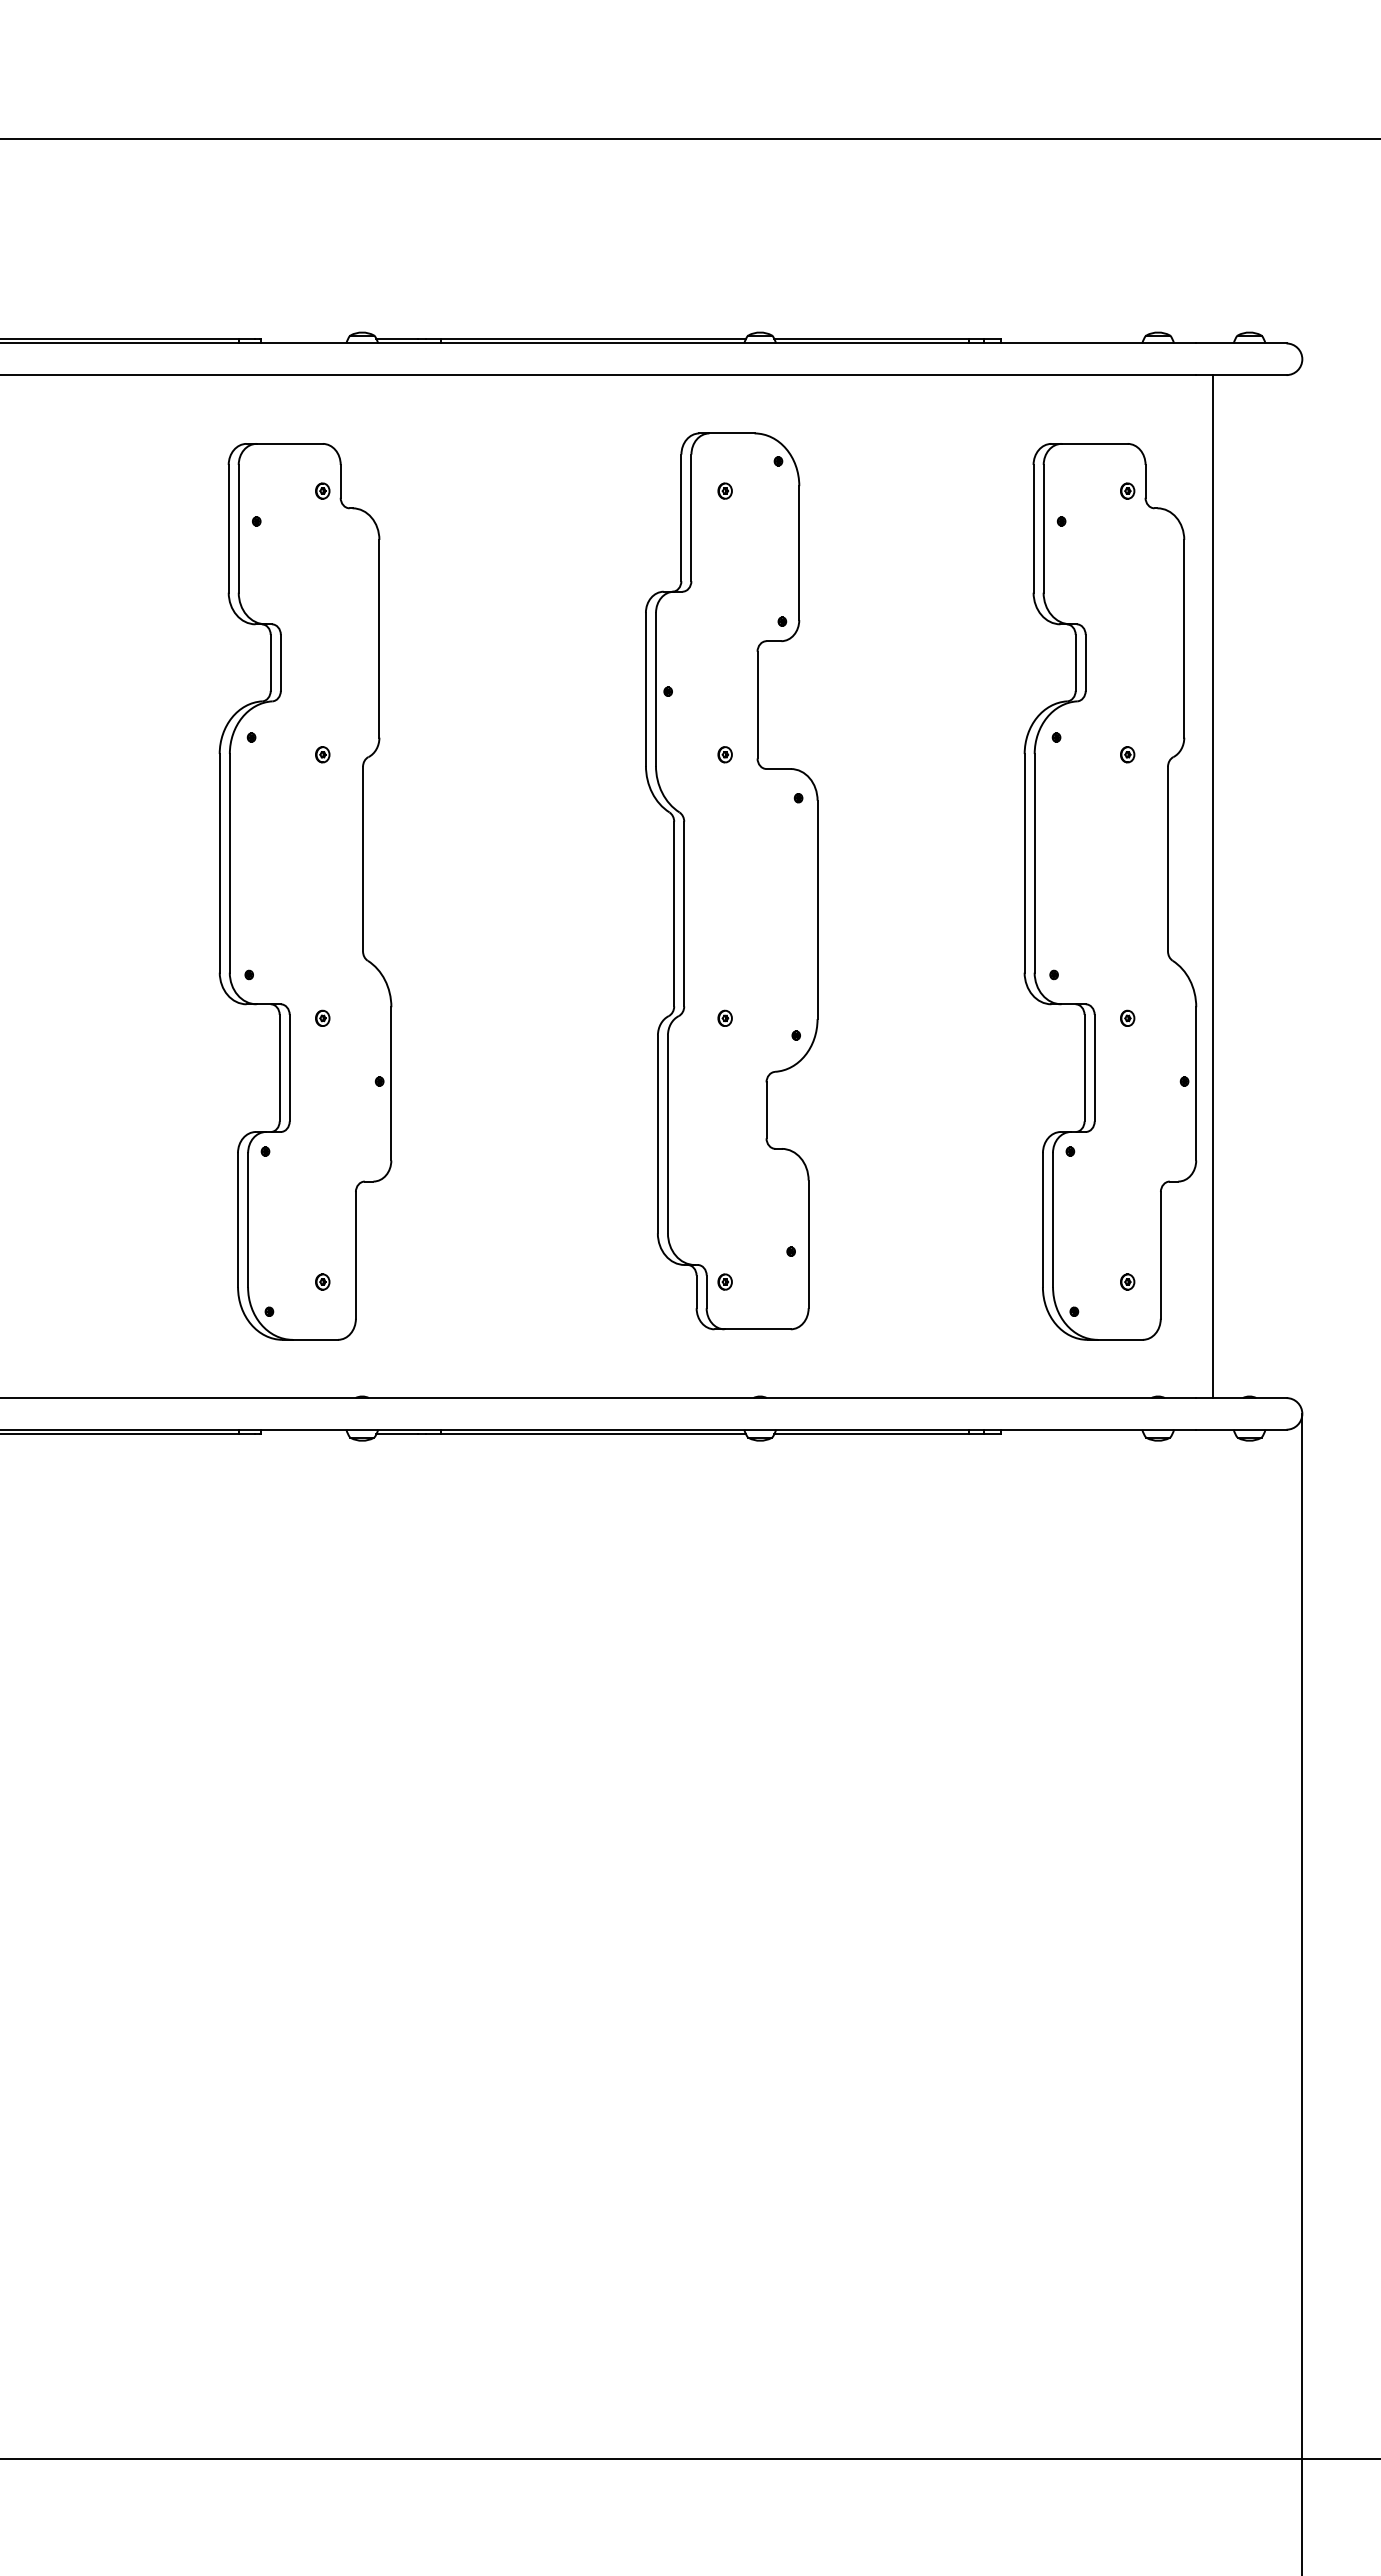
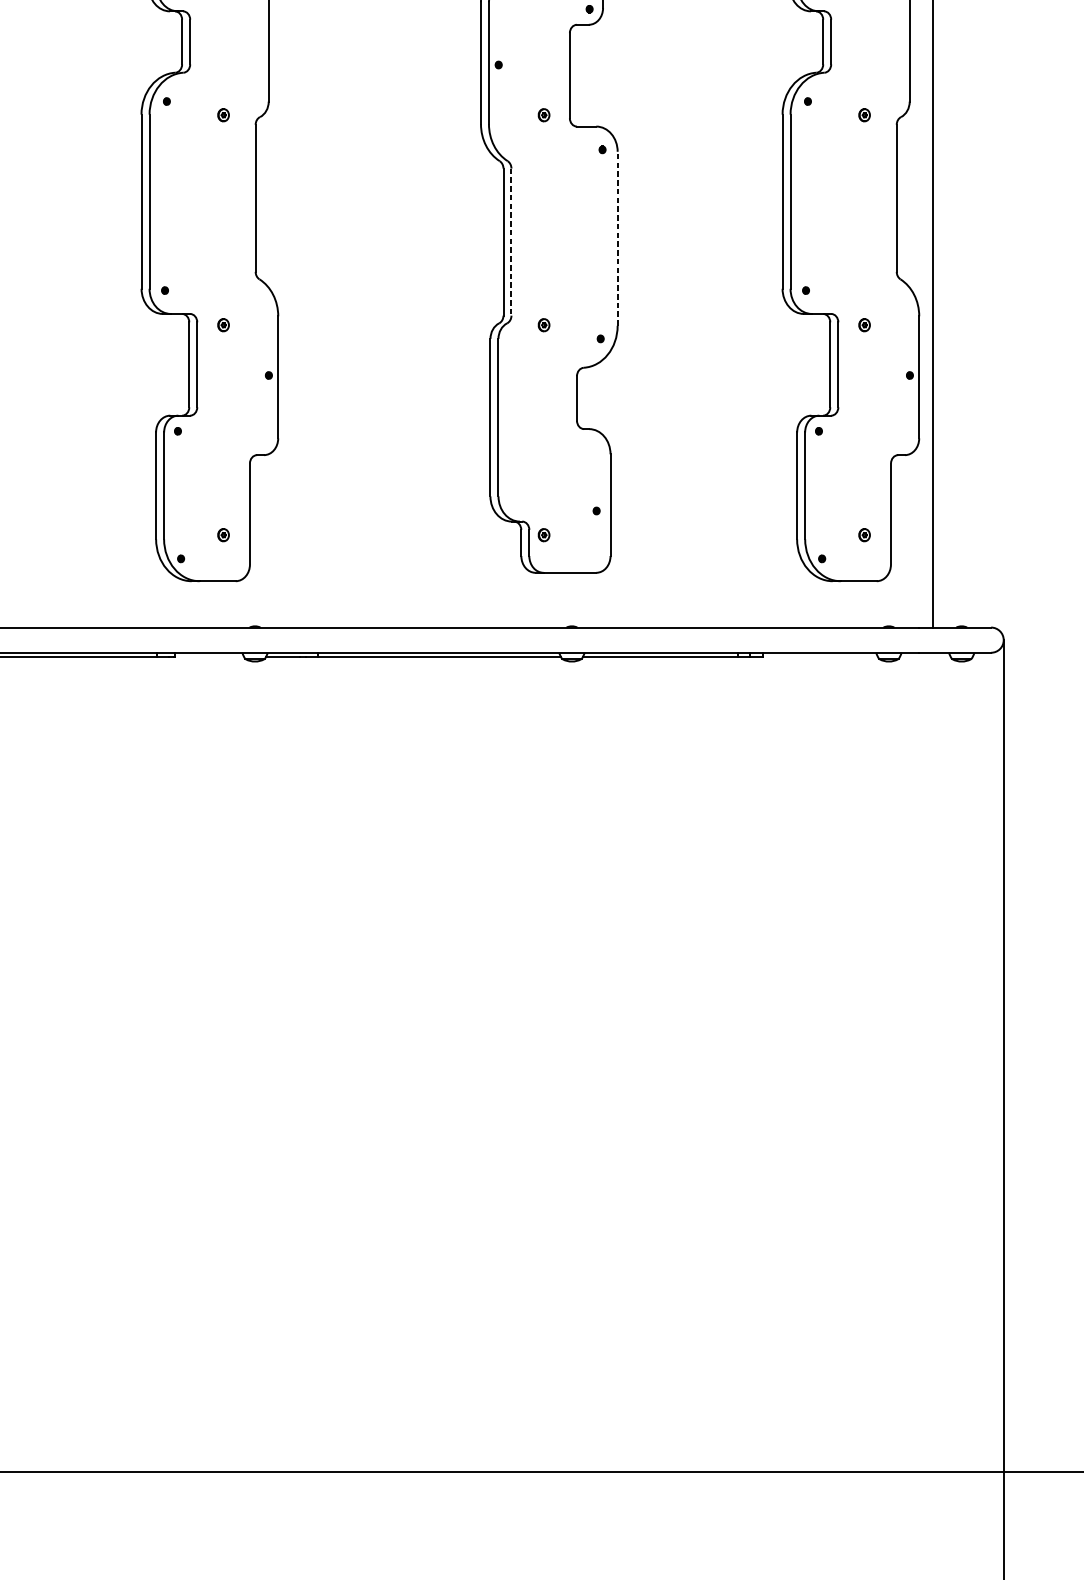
line: (817, 909) -> (617, 238), solid -> dashed
line: (684, 914) -> (511, 242), solid -> dashed

